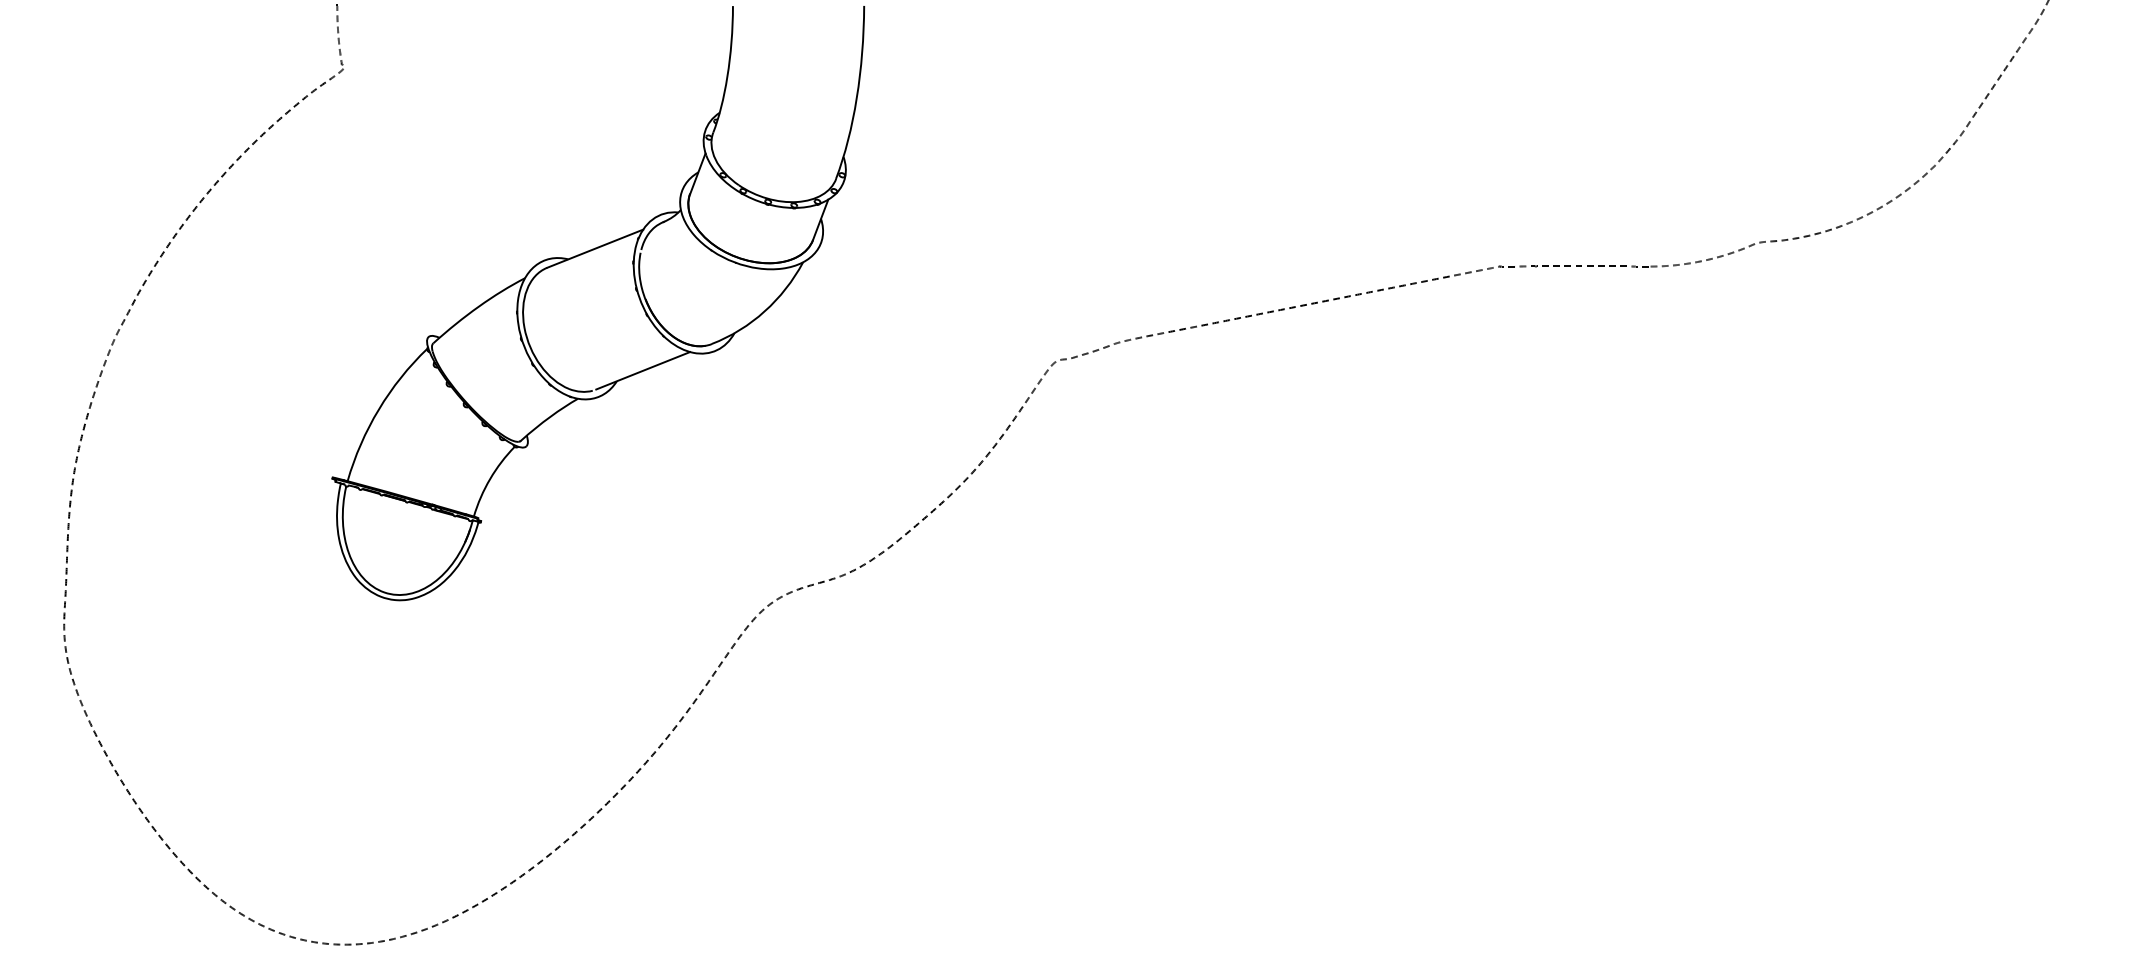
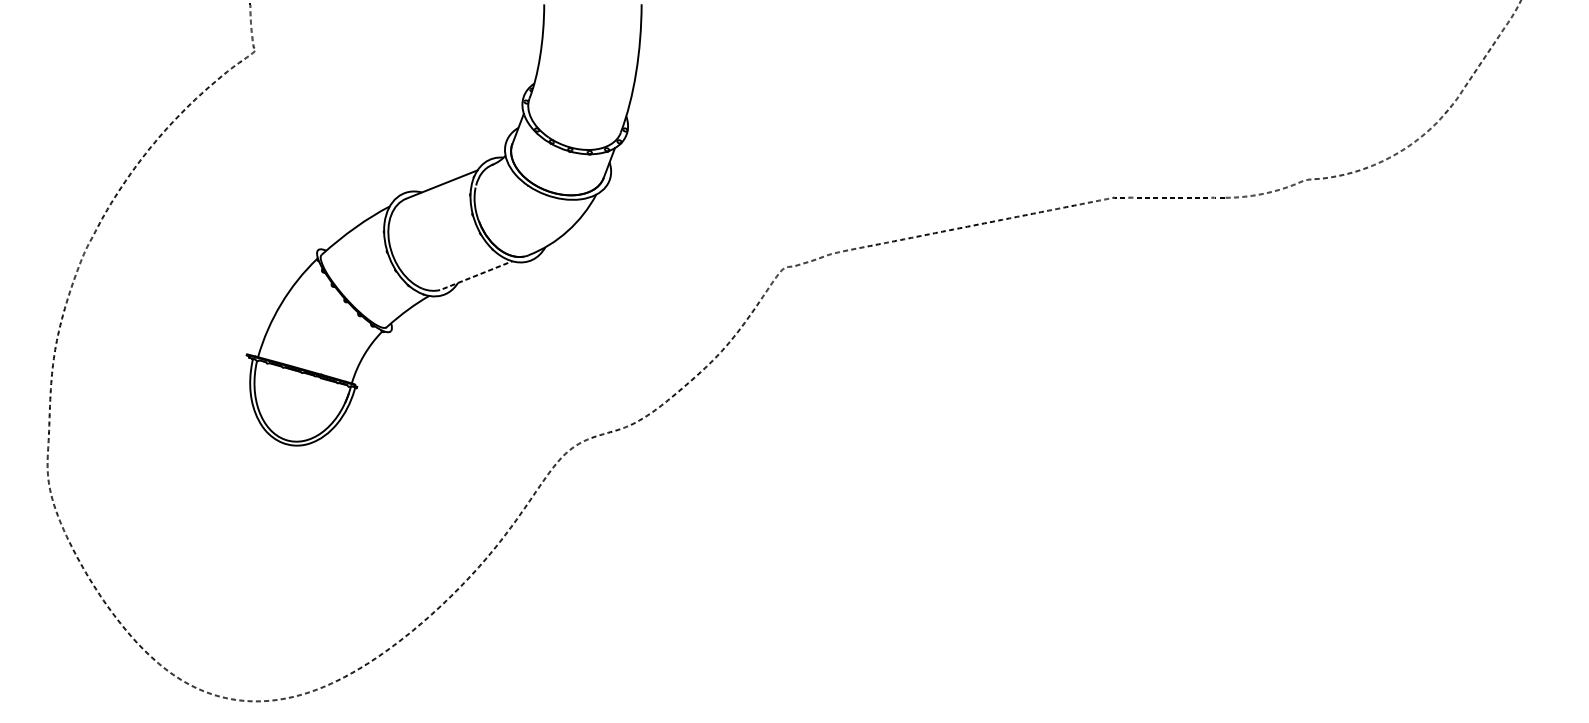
line: (643, 370) -> (477, 274), solid -> dashed

